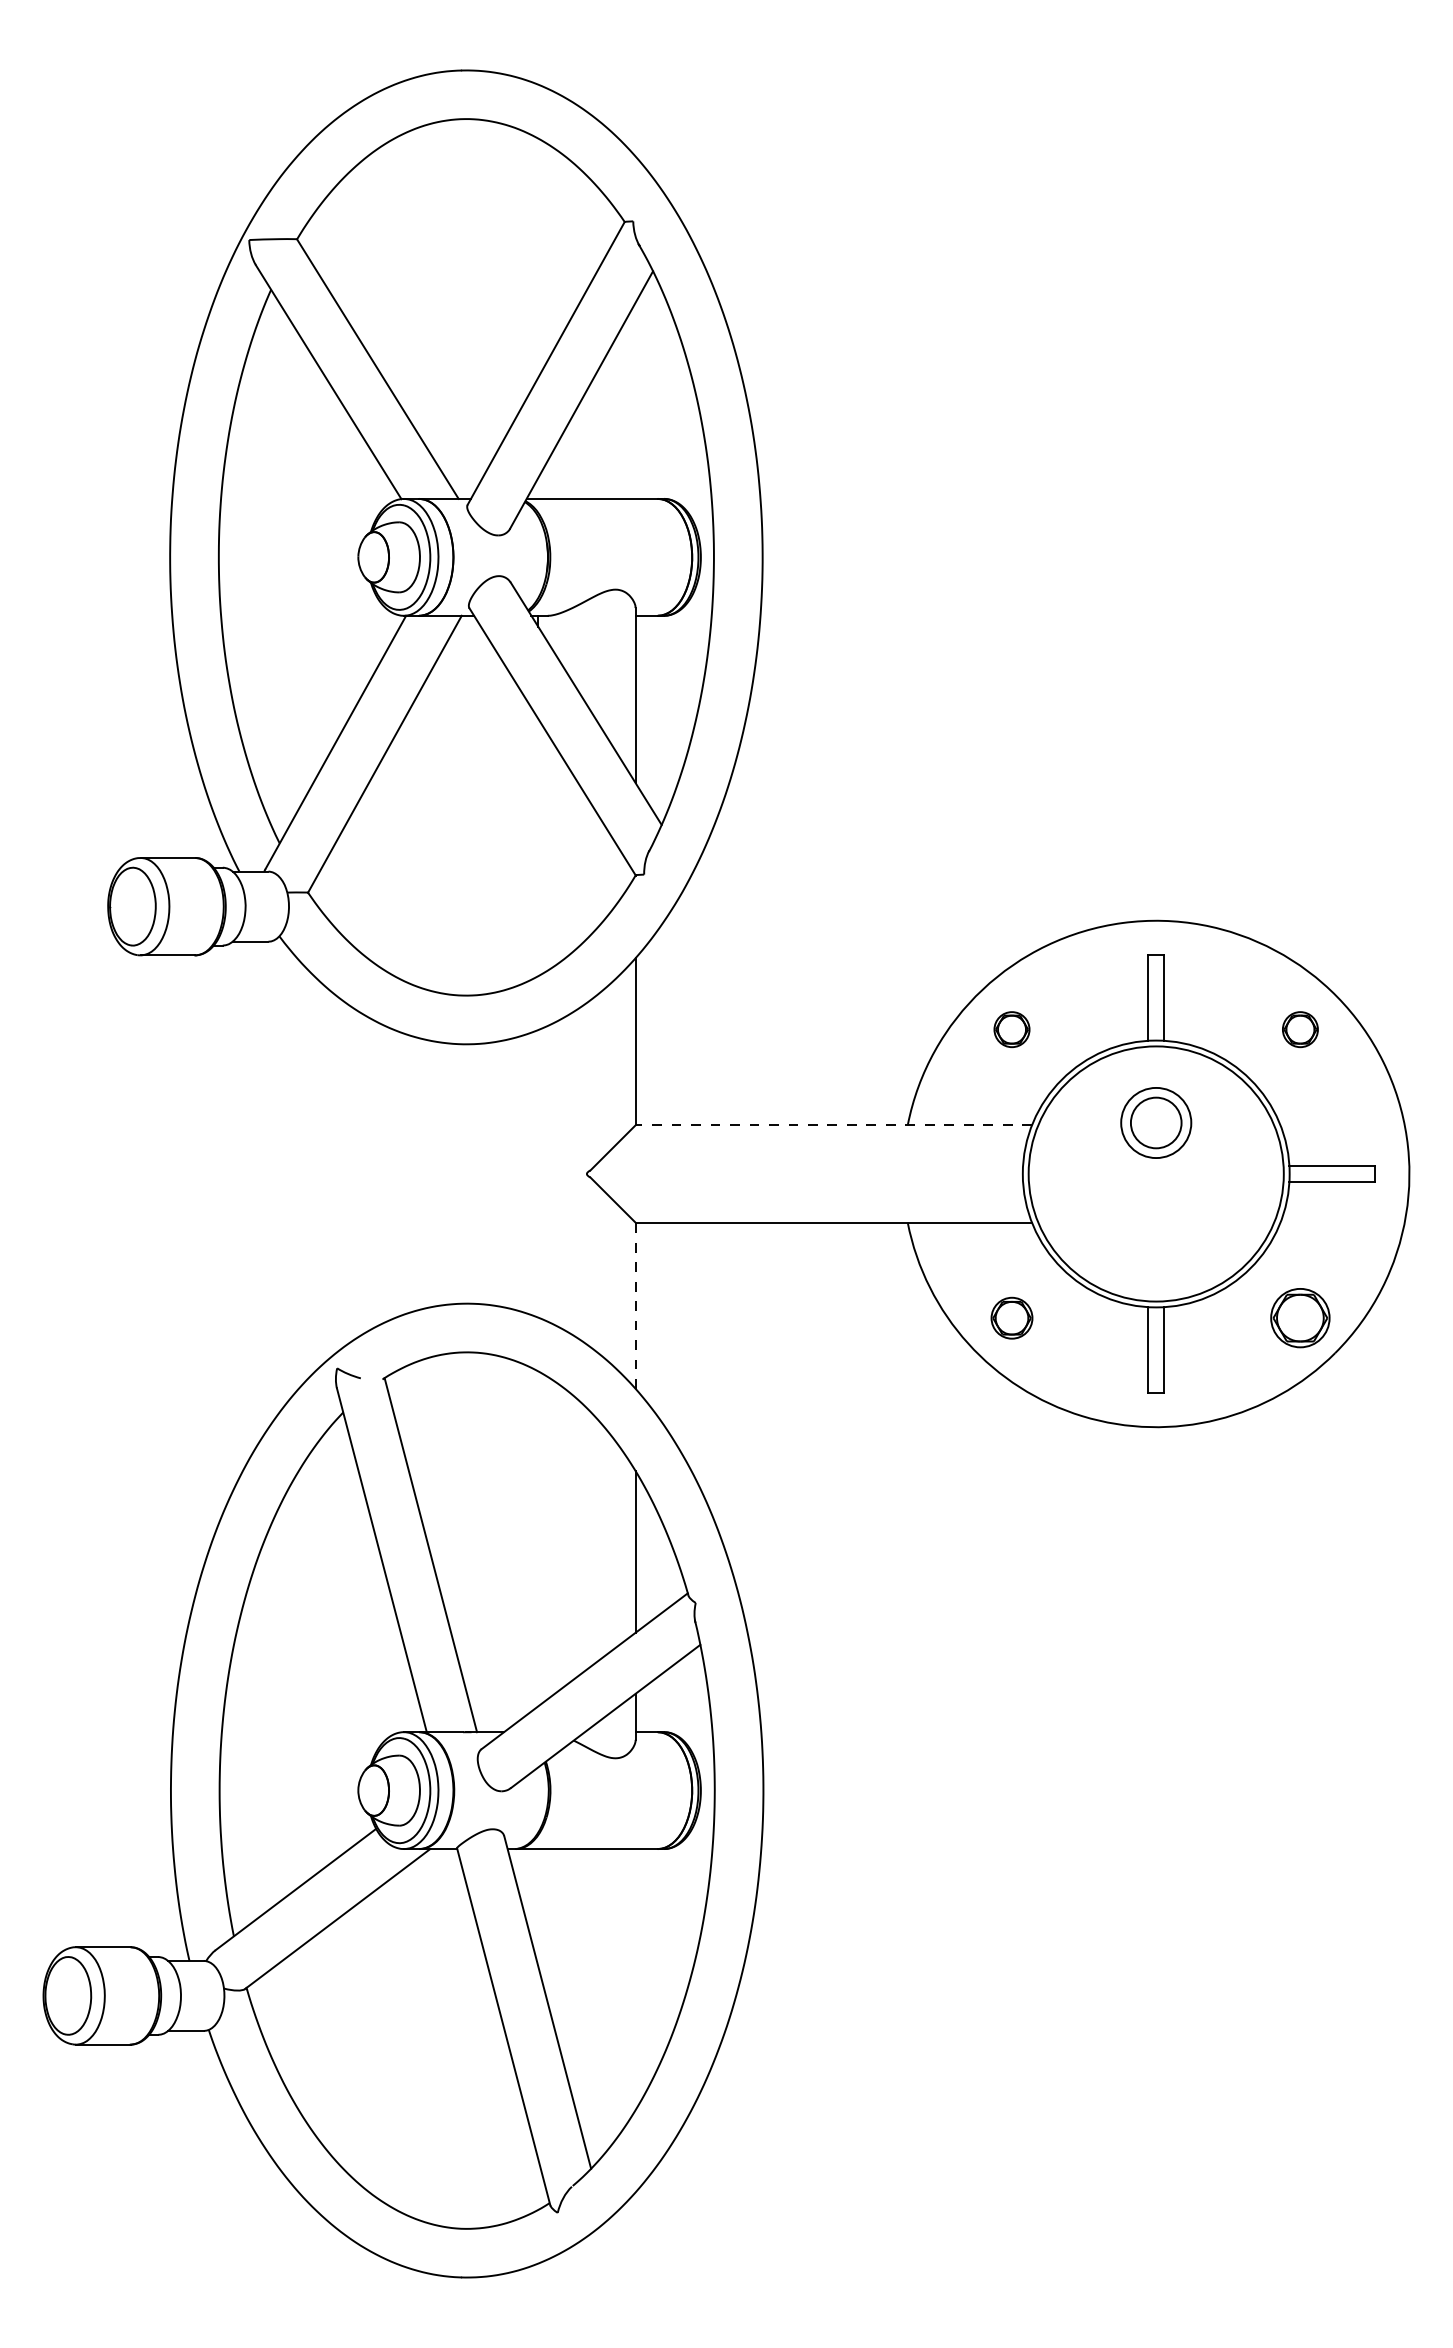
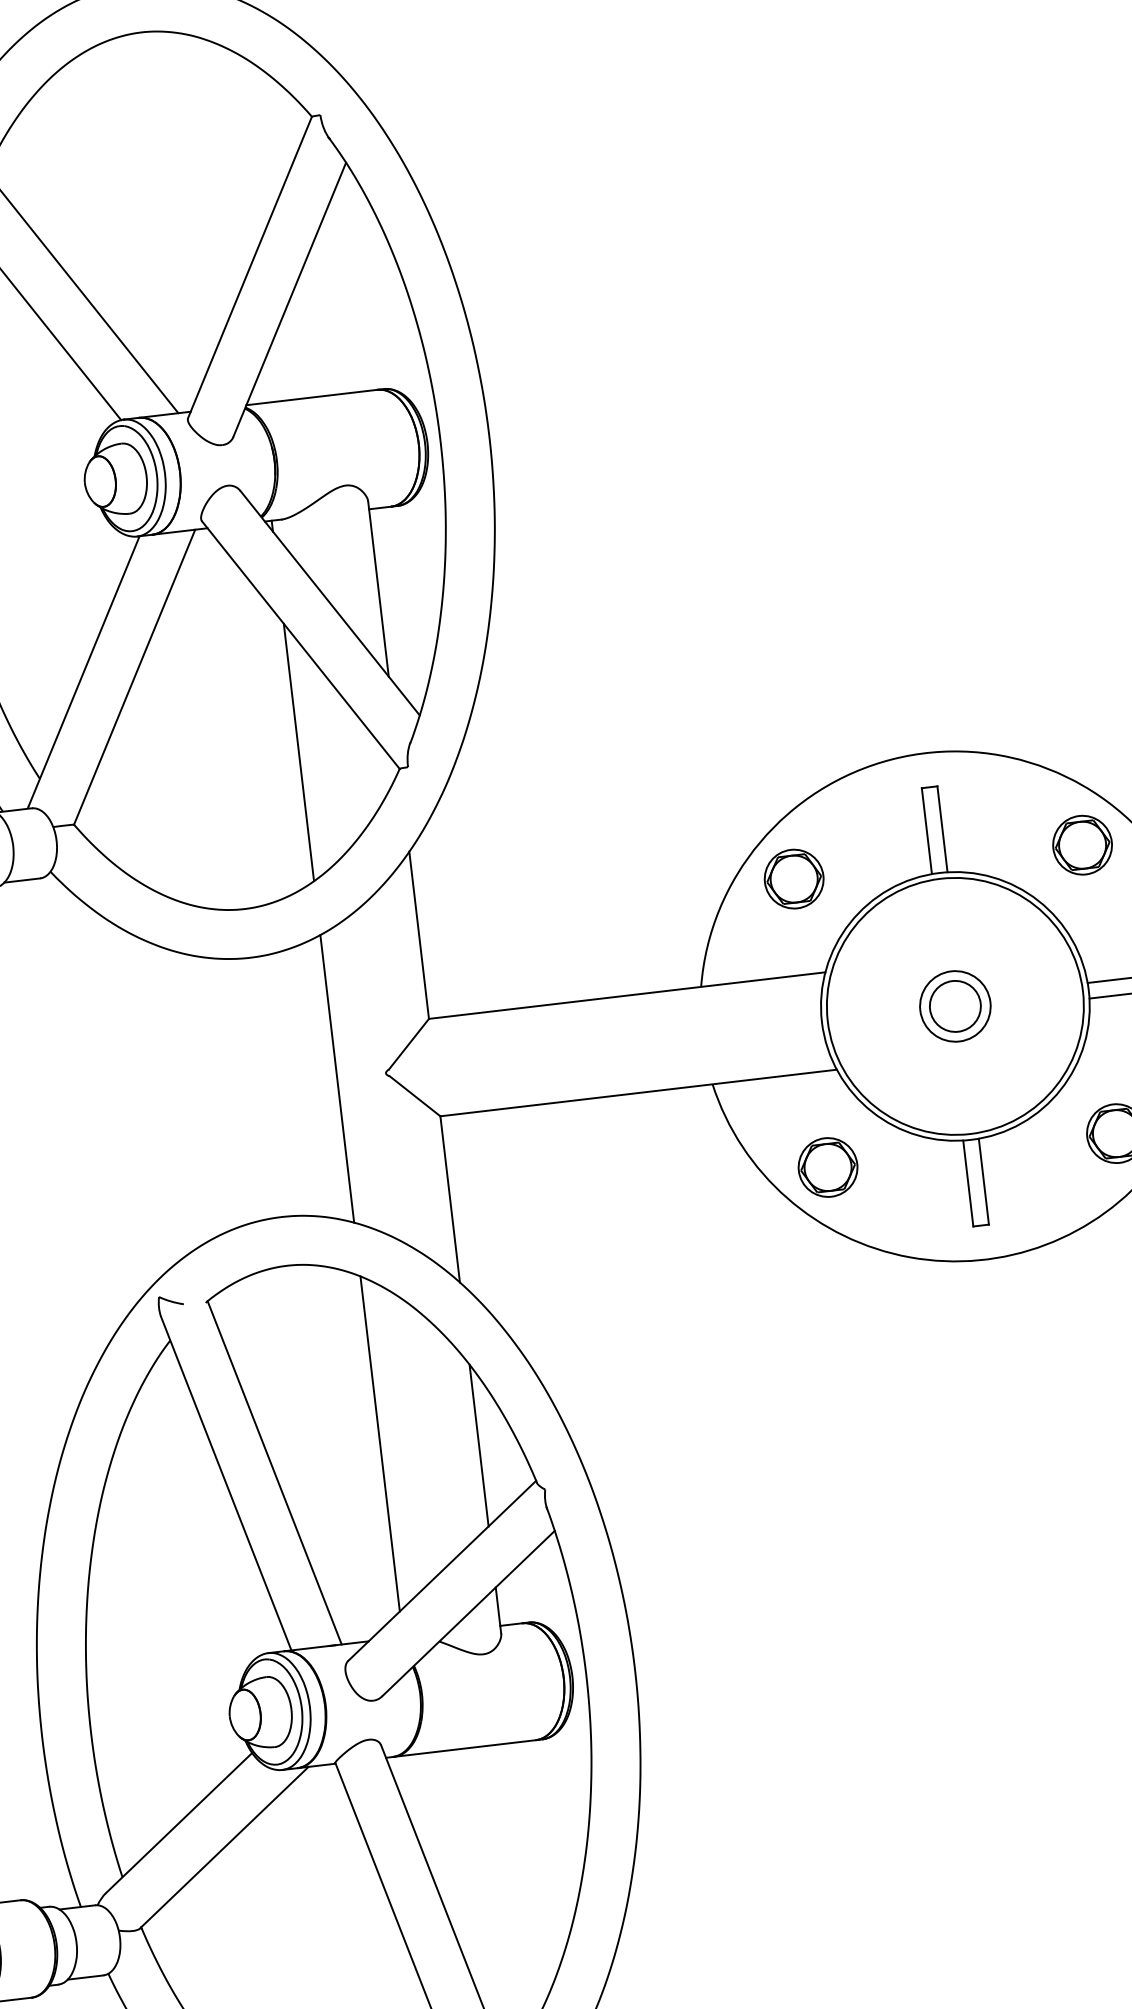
line: (538, 847) -> (299, 752), added
part: (1011, 1029) -> (793, 878), size x1.67
part: (1300, 1029) -> (1082, 844), size x1.67
part: (1156, 1122) -> (955, 1005), moved
line: (833, 1125) -> (626, 995), dashed -> solid
line: (538, 1173) -> (337, 1078), added
line: (635, 1305) -> (450, 1199), dashed -> solid
part: (1011, 1318) -> (827, 1167), size x1.43
line: (538, 1538) -> (380, 1443), added

